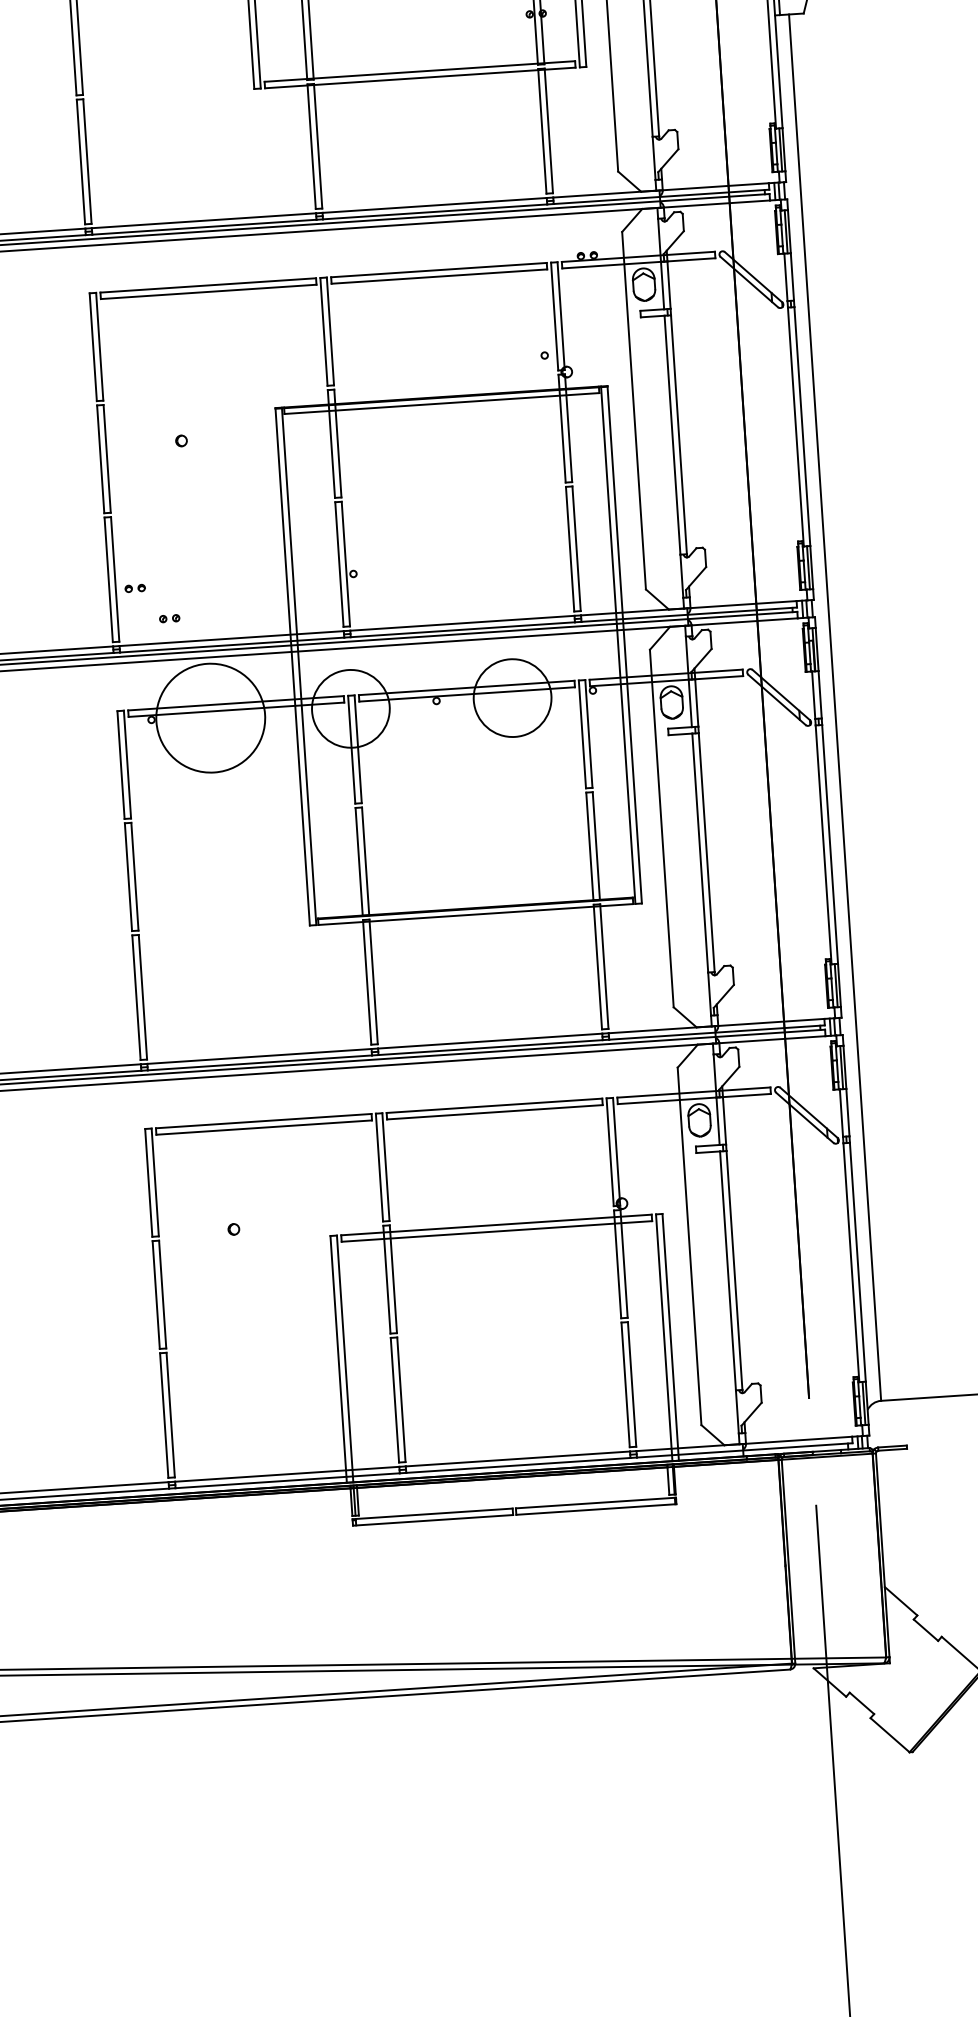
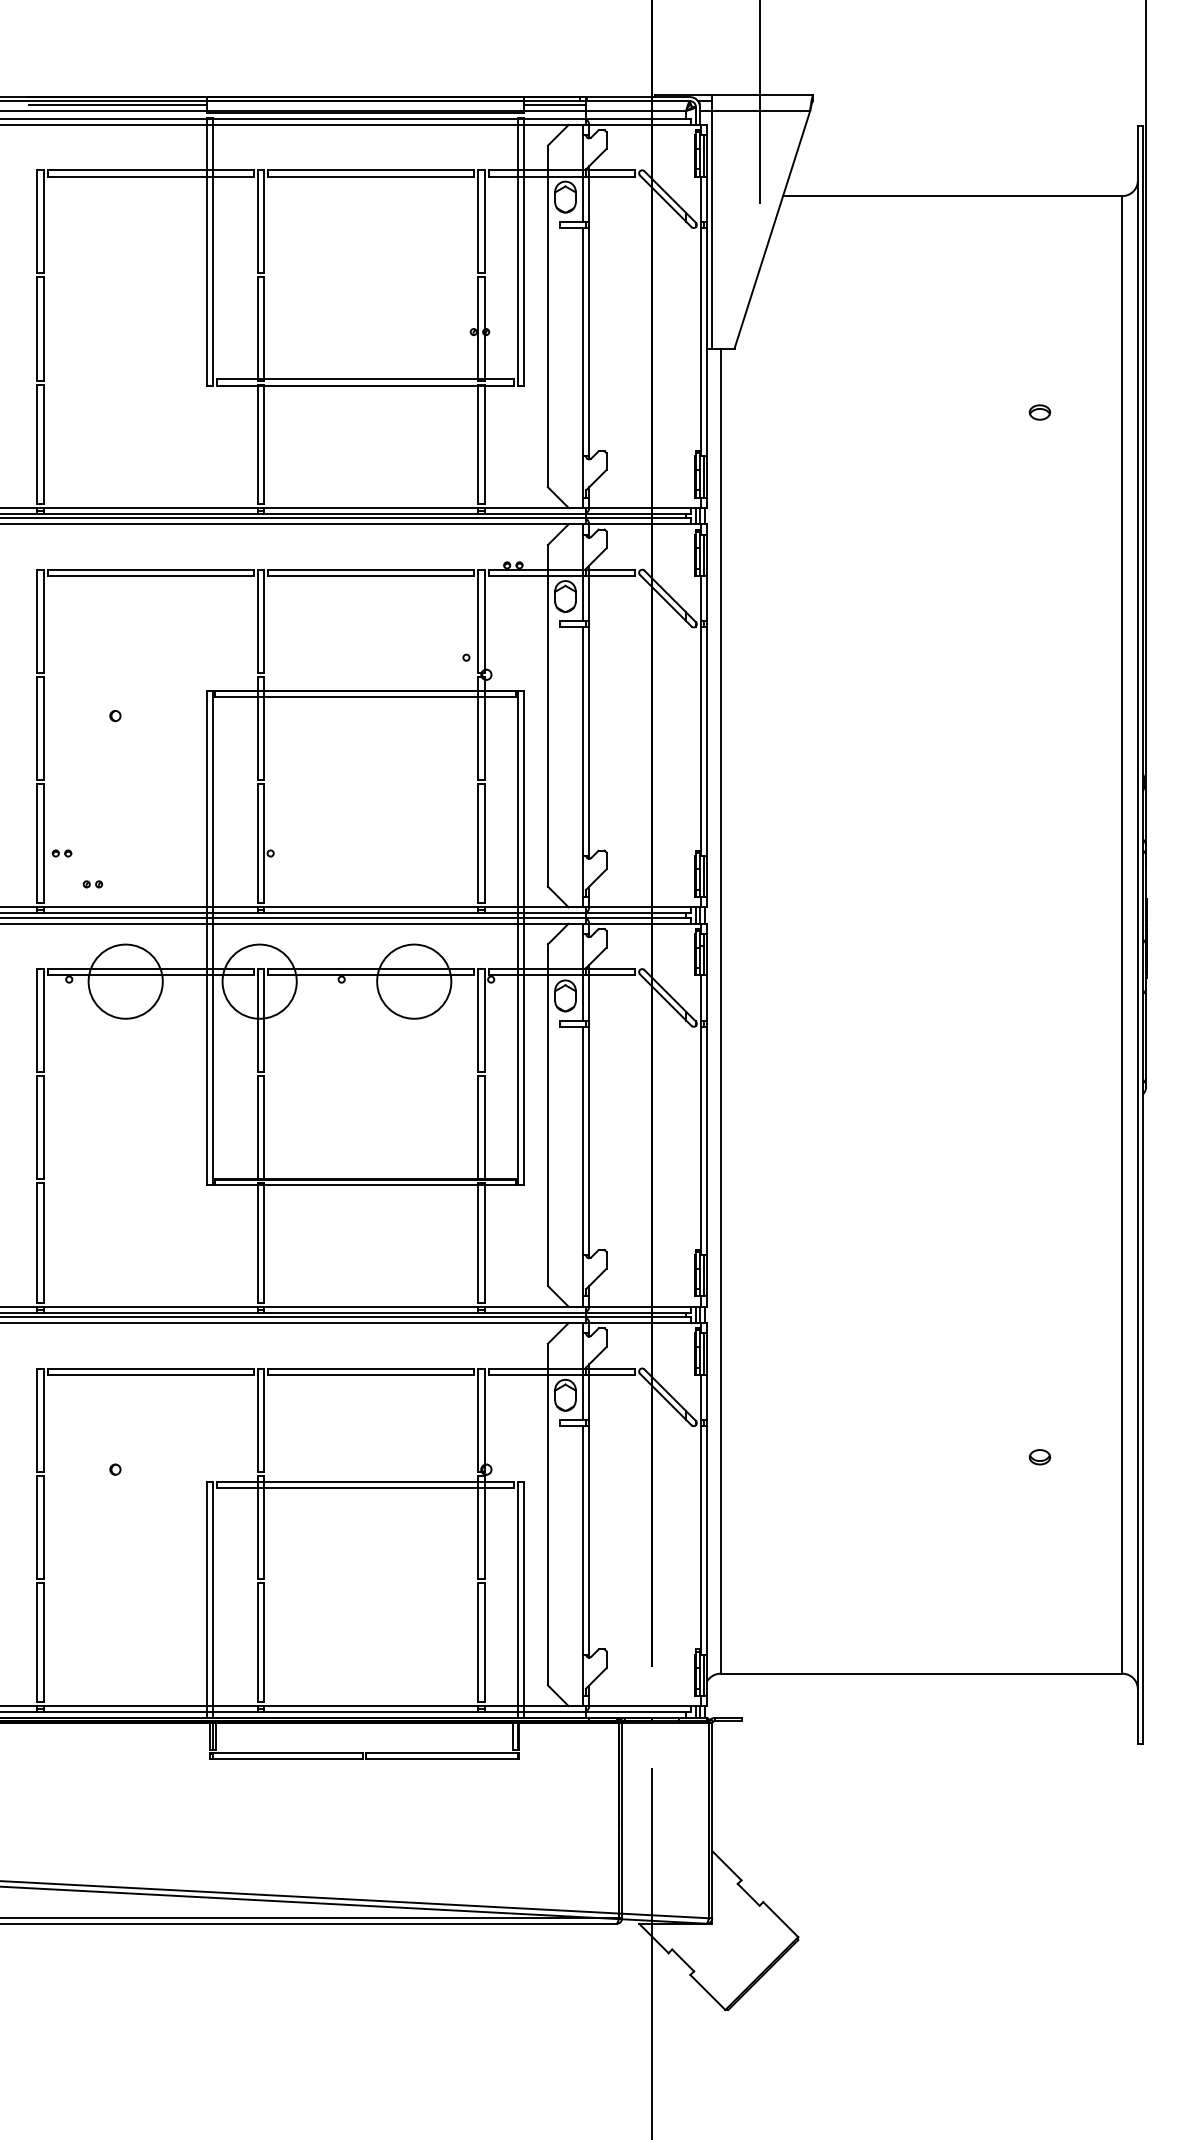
circle: (210, 717) -> (125, 981), size x0.71

